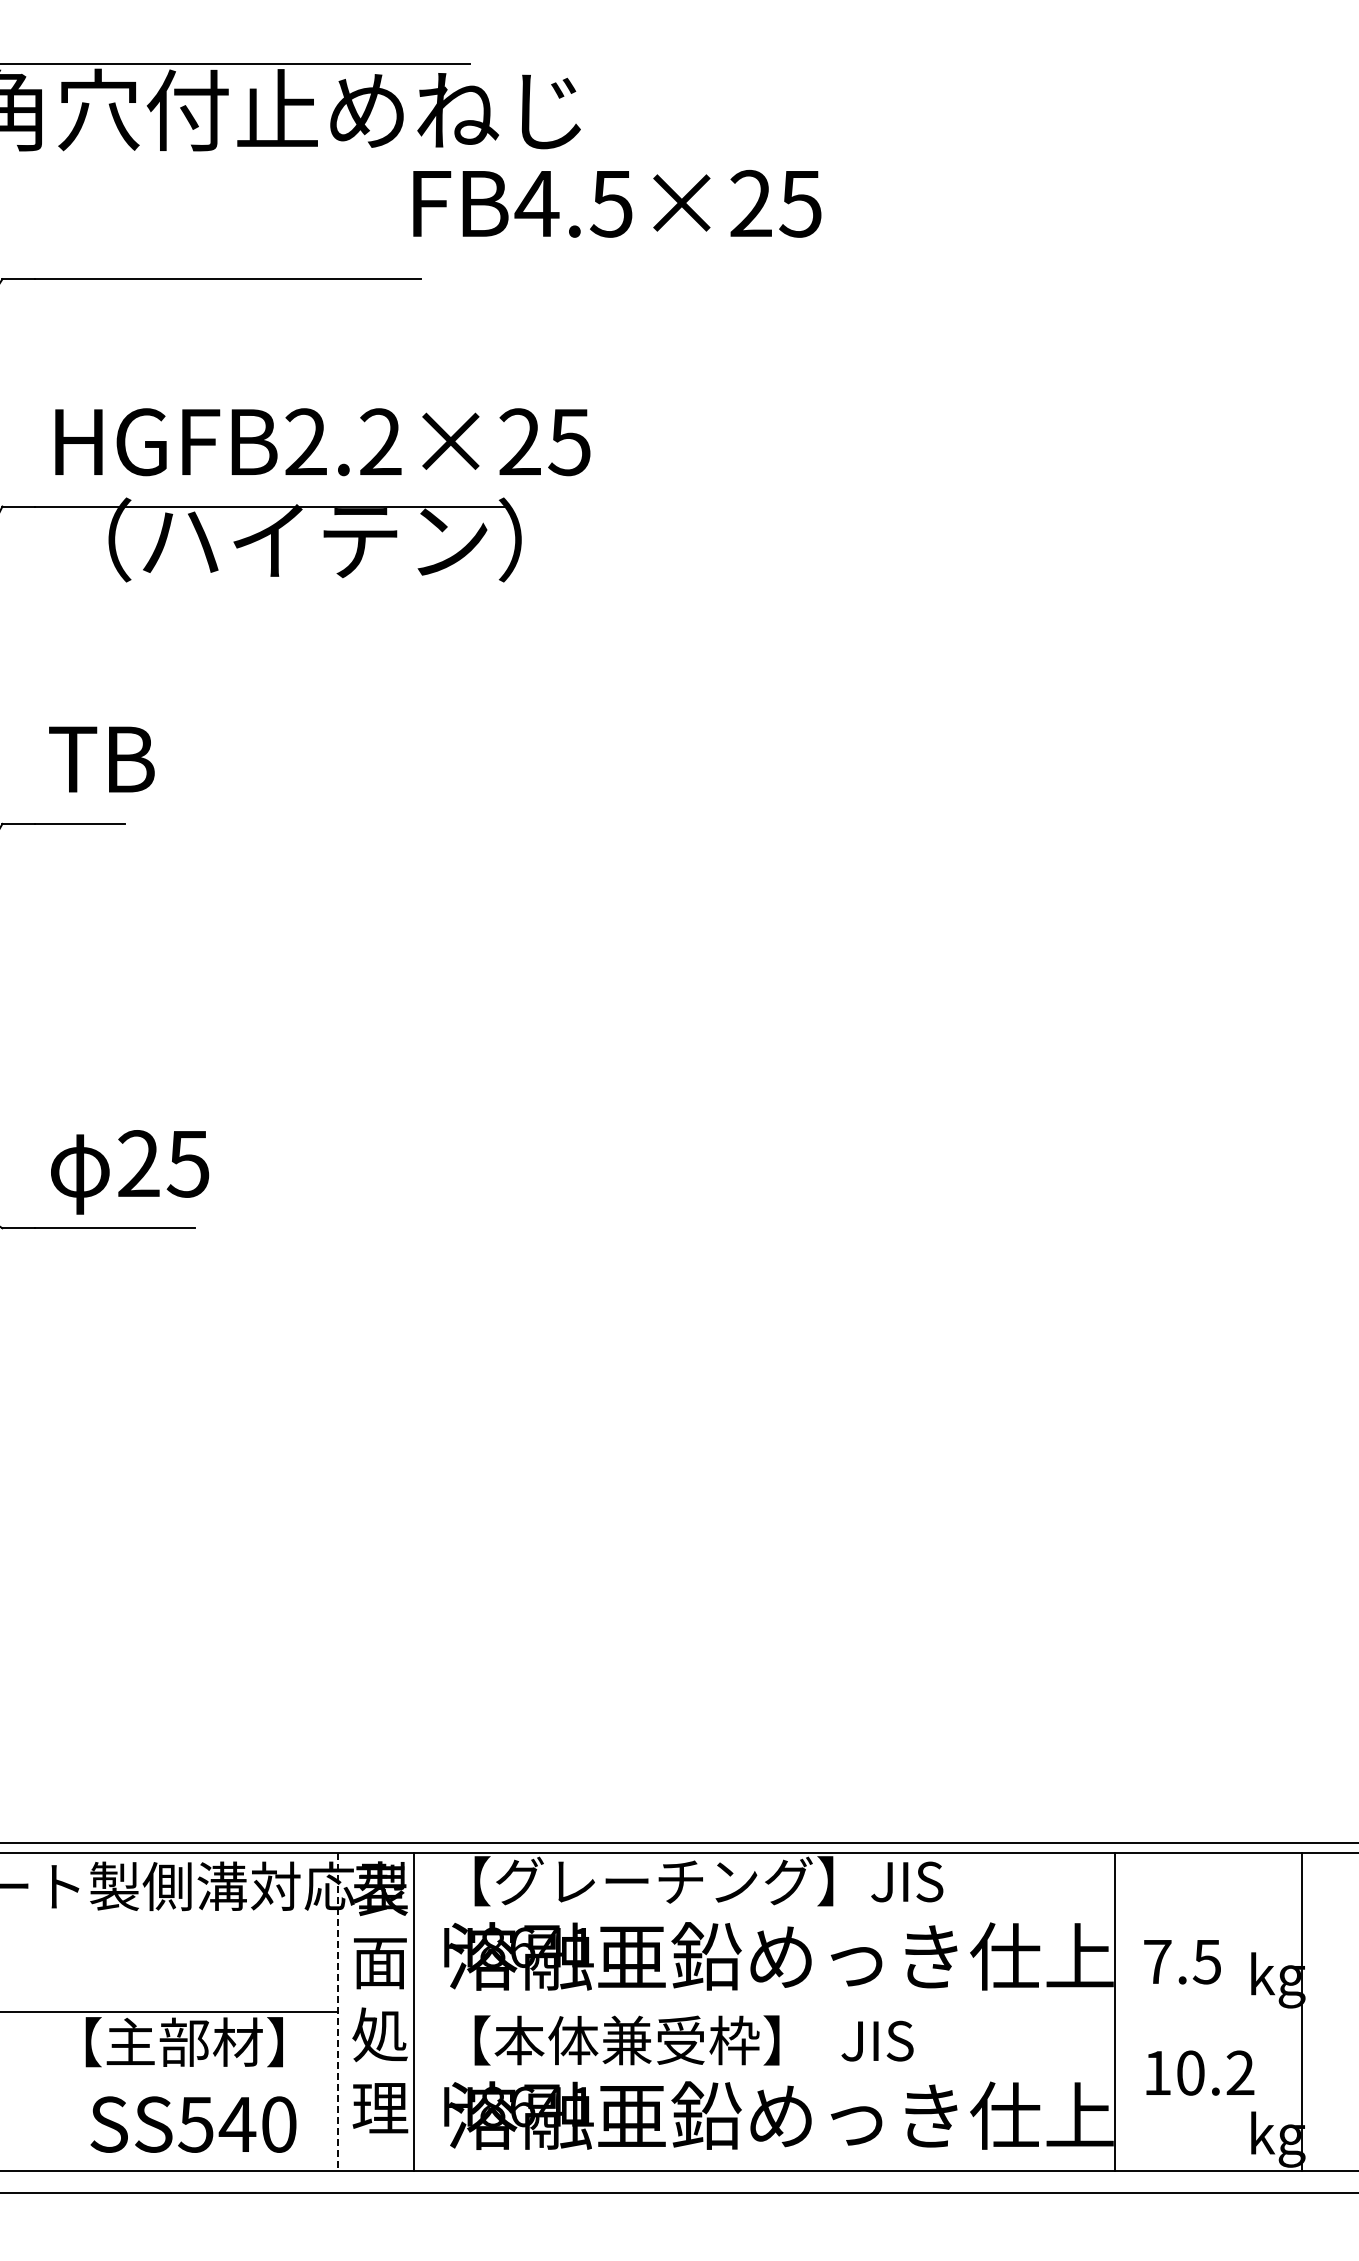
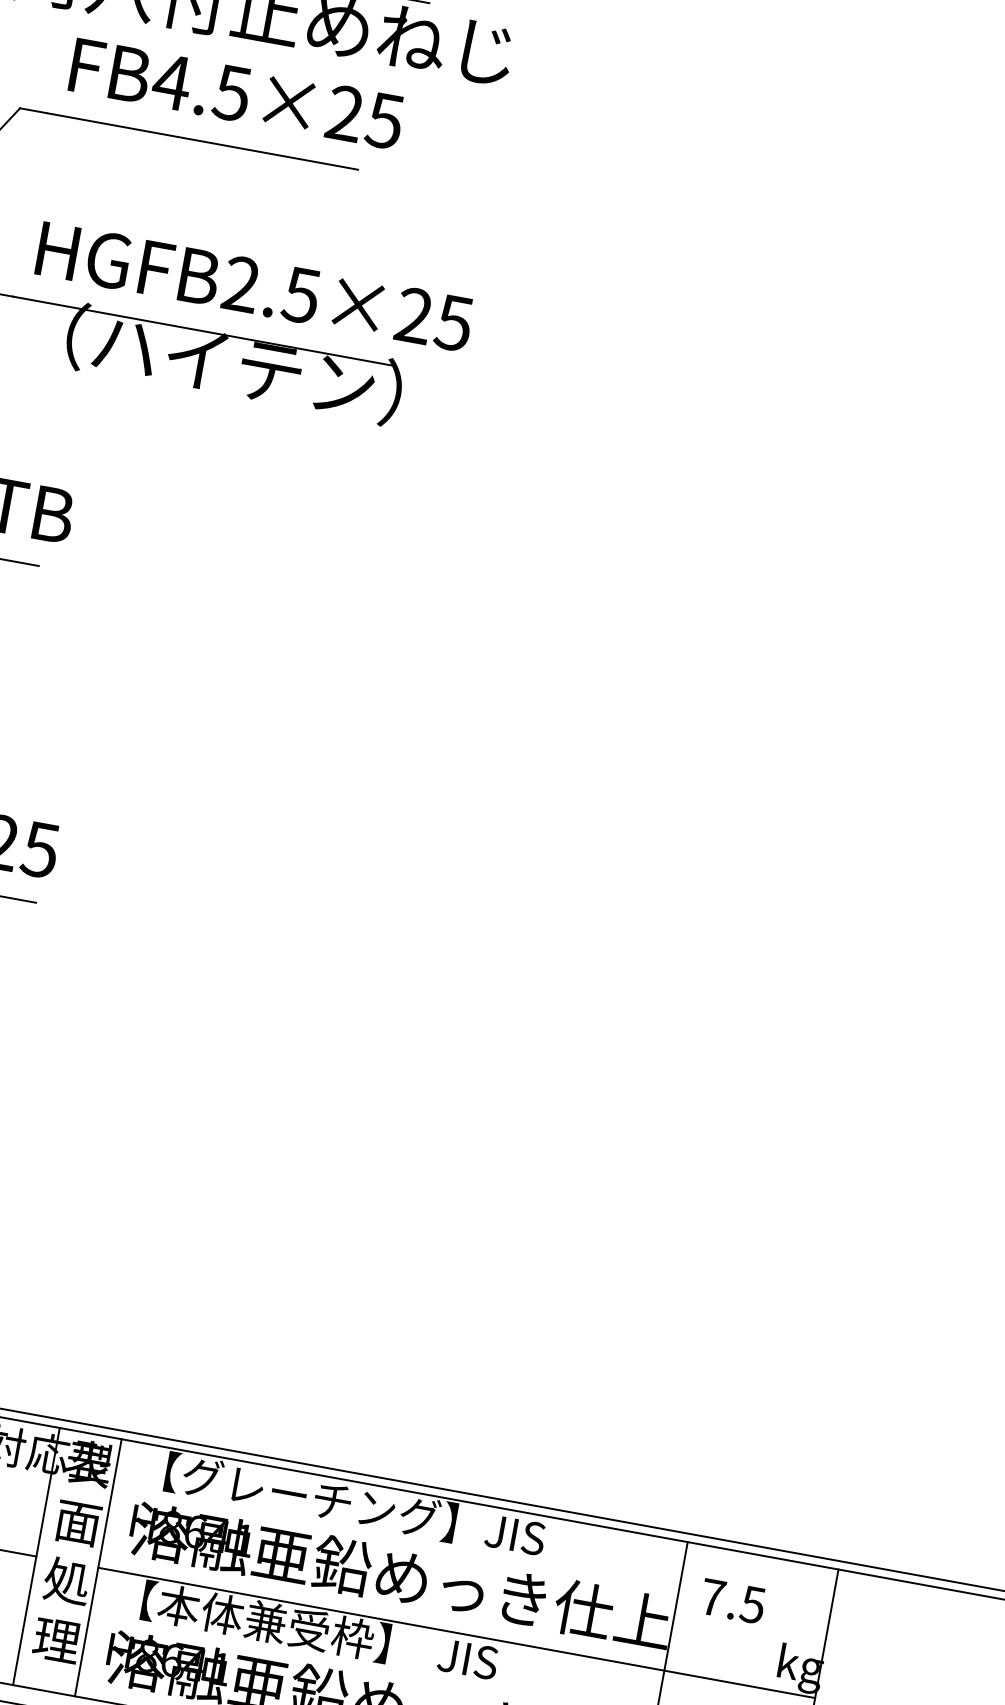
text: (617, 203) -> (237, 93), moved
text: (380, 442) -> (301, 295), HGFB2.2×25 -> HGFB2.5×25
text: (1182, 1962) -> (732, 1601), moved
line: (337, 2012) -> (36, 1556), dashed -> solid
line: (858, 2012) -> (456, 1633), added

